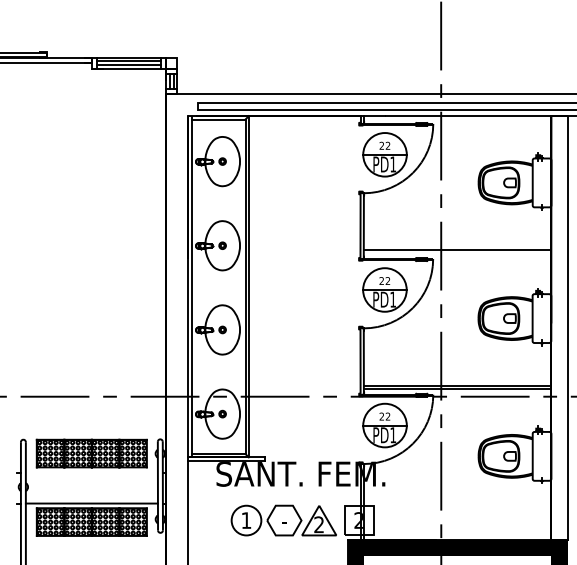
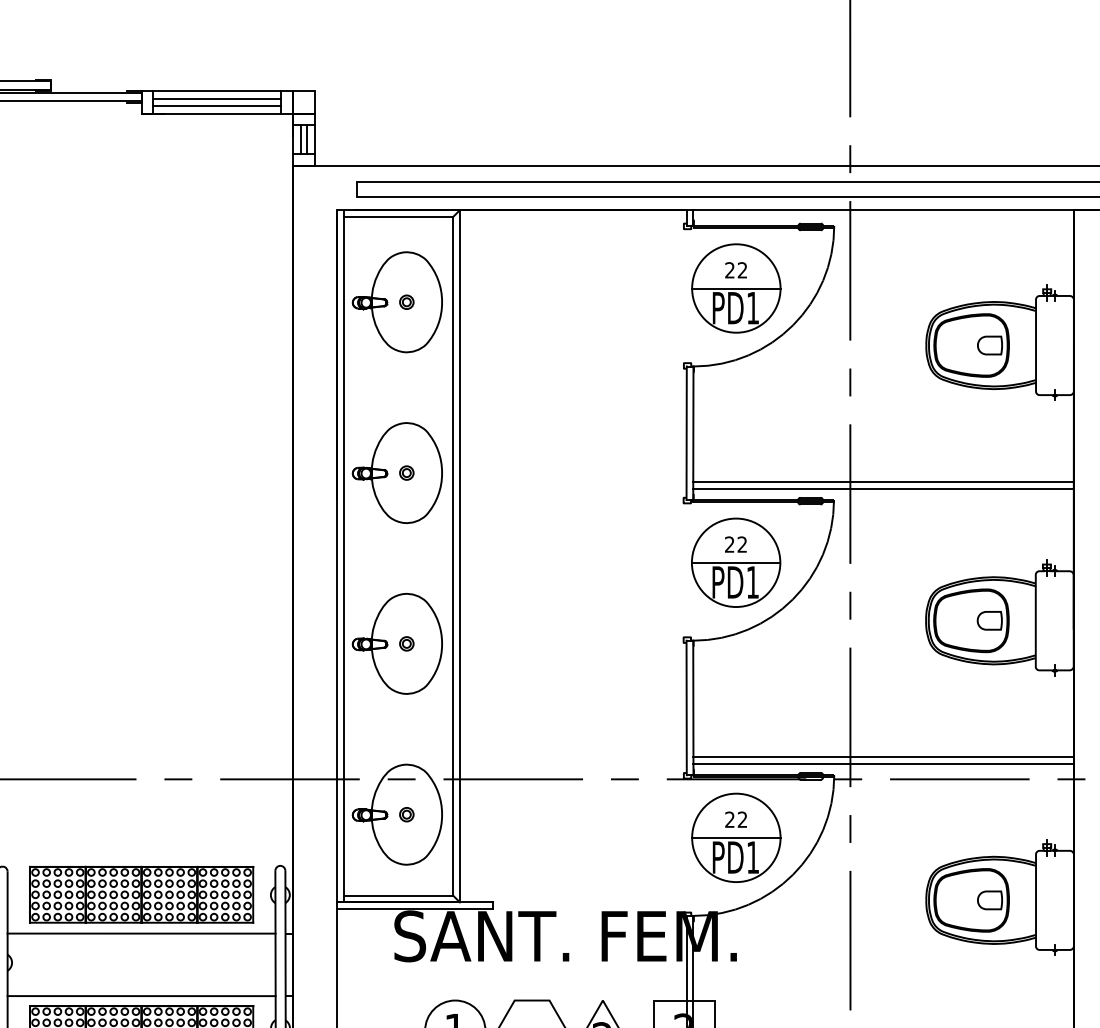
line: (457, 253) -> (883, 488), added
line: (91, 472) -> (140, 933), added

